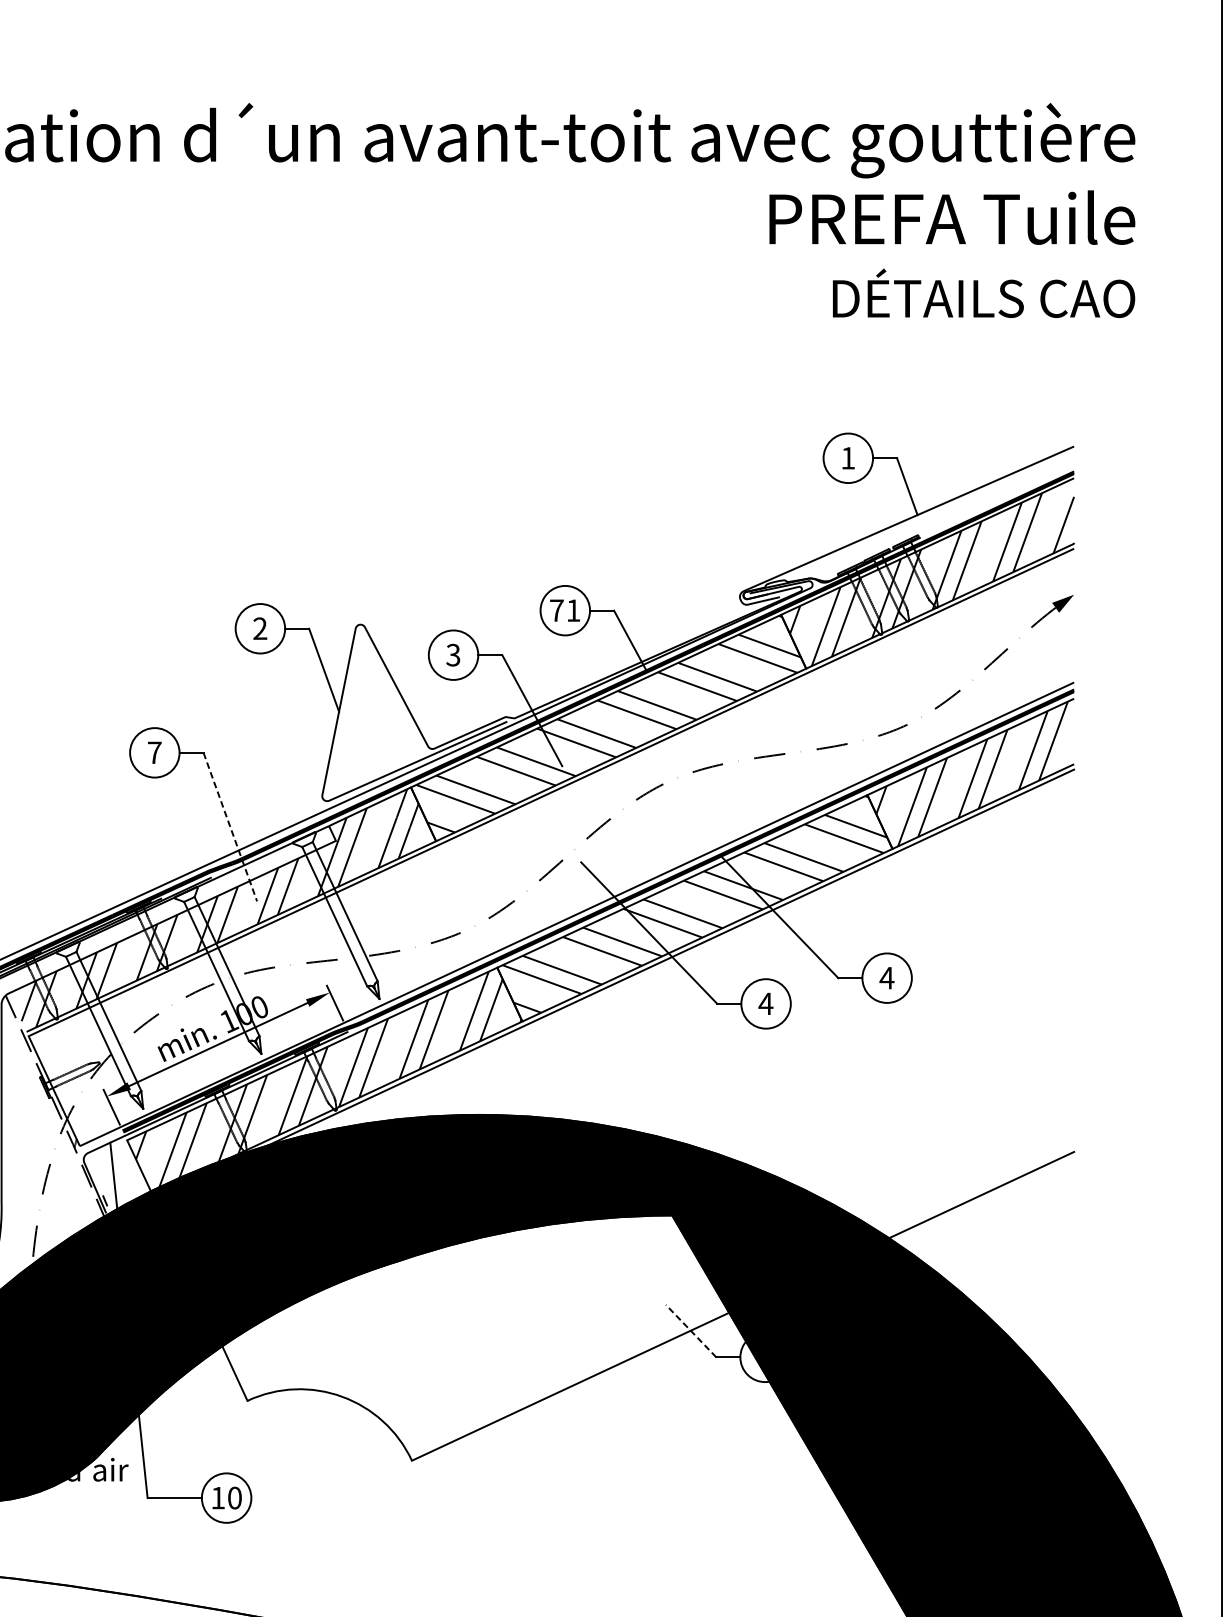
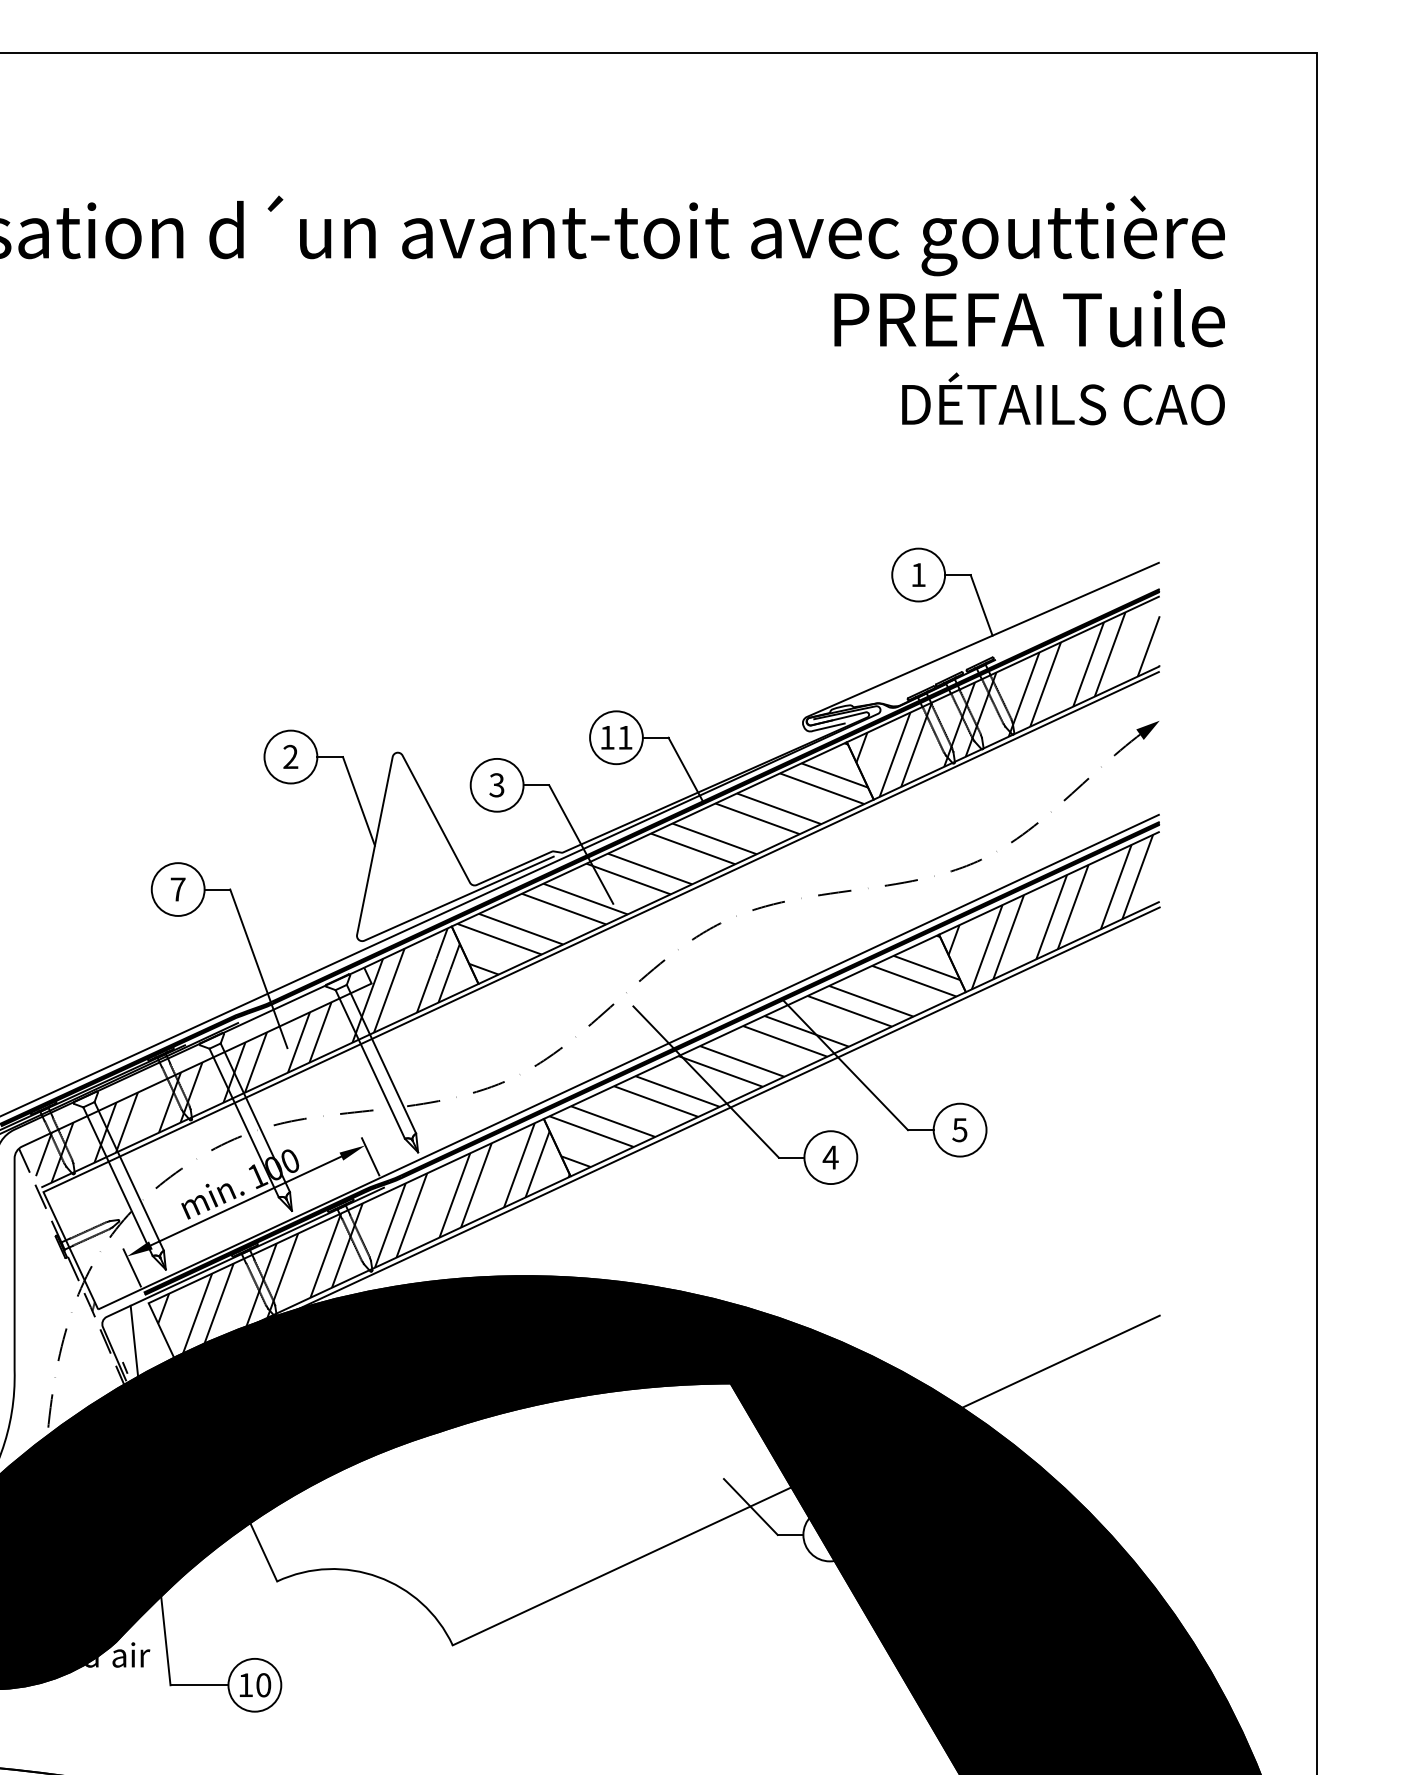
text: (556, 610) -> (607, 737), 71 -> 11
line: (230, 827) -> (259, 969), dashed -> solid
text: (886, 978) -> (959, 1130), 4 -> 5
line: (690, 1331) -> (750, 1507), dashed -> solid

